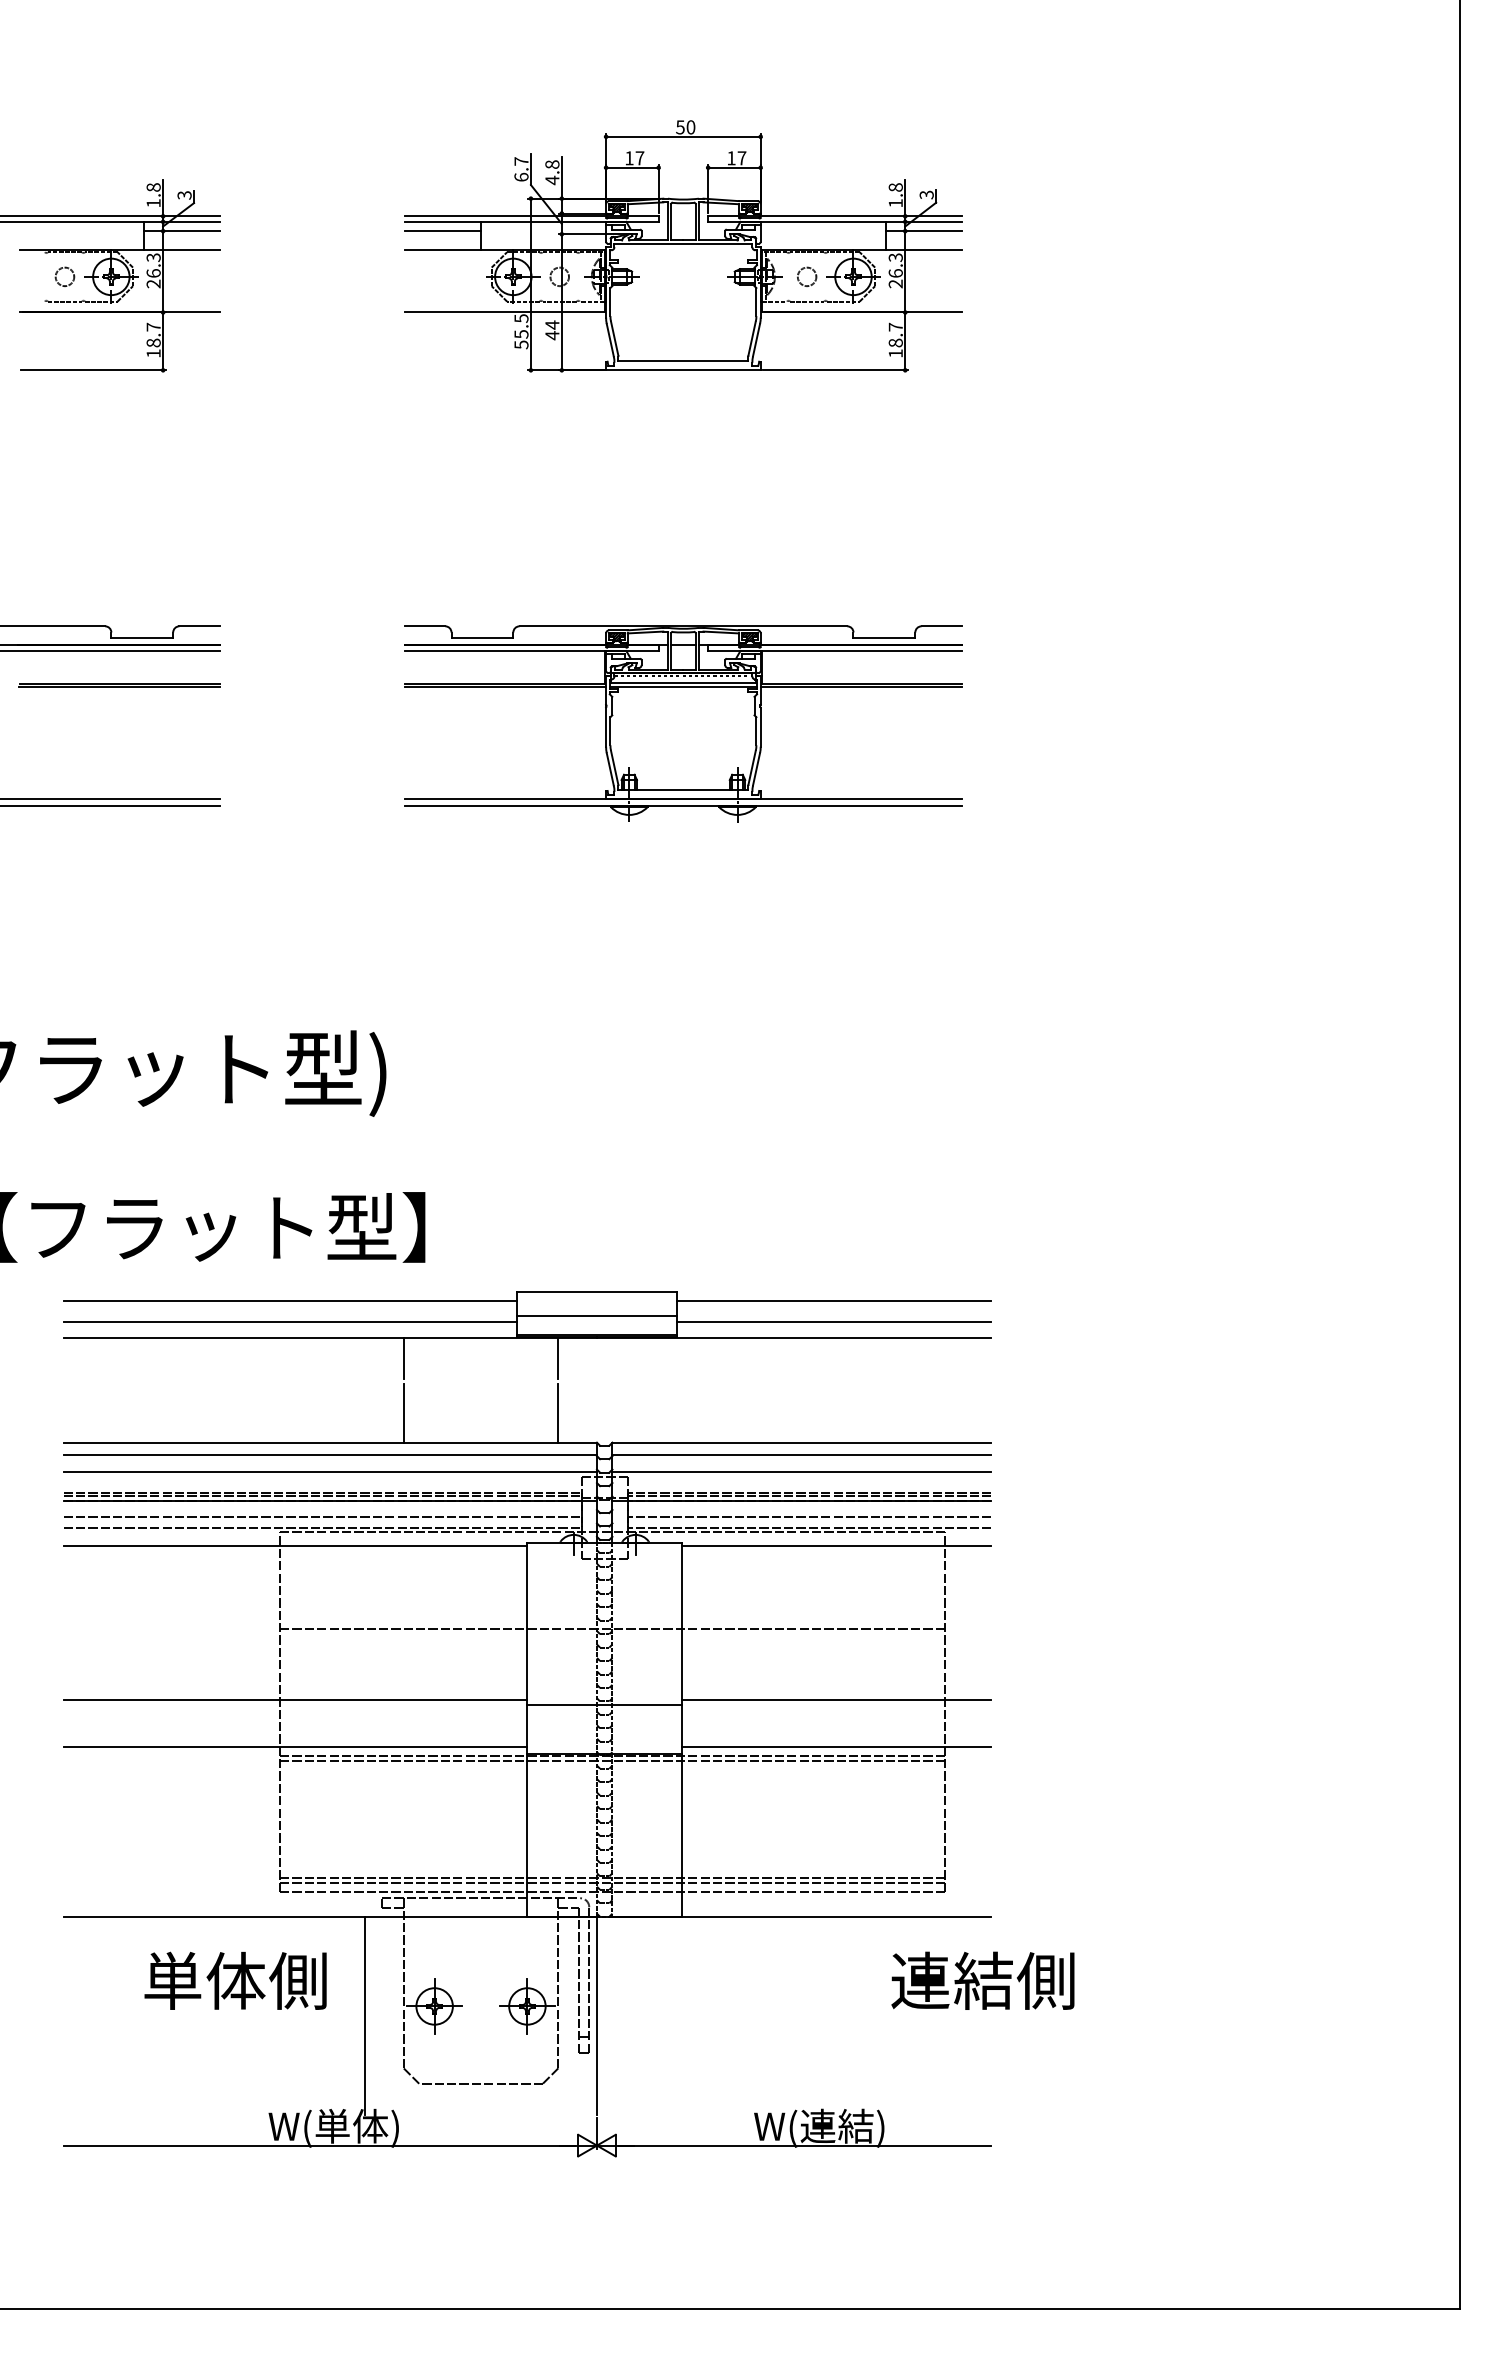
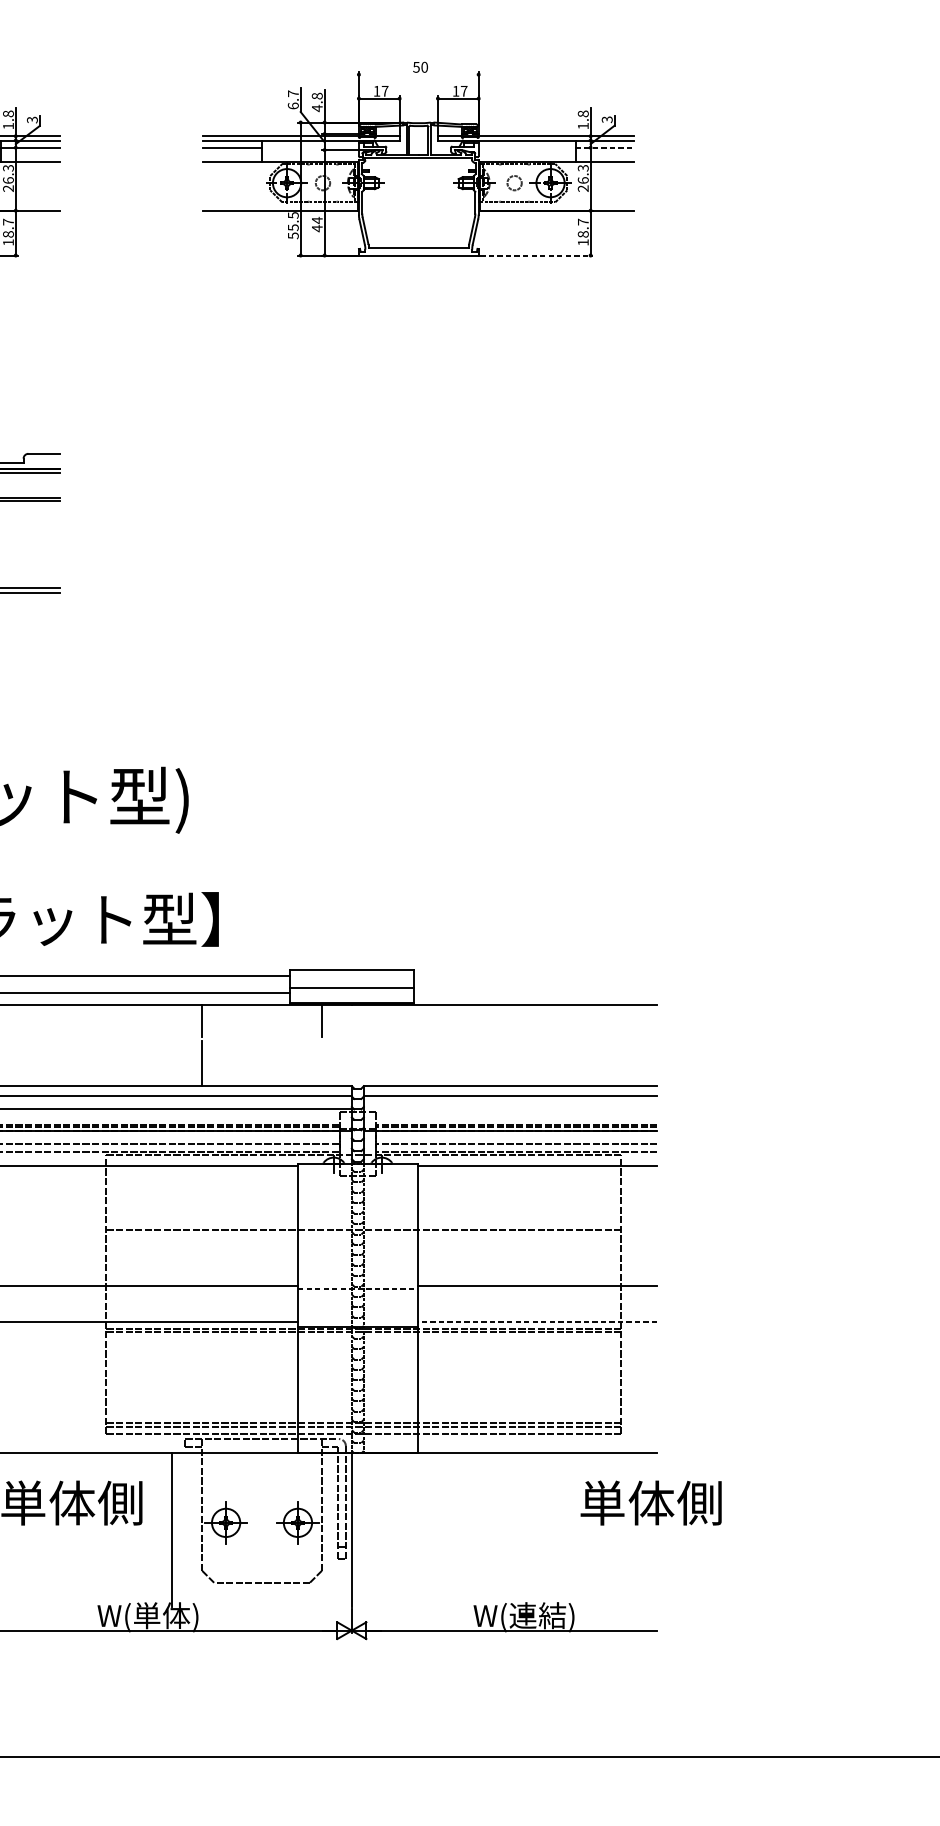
line: (683, 136) -> (418, 74), removed
line: (923, 231) -> (604, 148), solid -> dashed
line: (835, 370) -> (536, 255), solid -> dashed
part: (683, 723) -> (418, 529), removed
line: (834, 1300) -> (535, 976), removed
line: (834, 1322) -> (535, 993), removed
line: (558, 1413) -> (322, 1063), removed
line: (801, 1472) -> (510, 1109), removed
line: (605, 1704) -> (358, 1288), solid -> dashed
line: (836, 1746) -> (537, 1321), solid -> dashed
text: (952, 1980) -> (627, 1502), 連結側 -> 単体側

